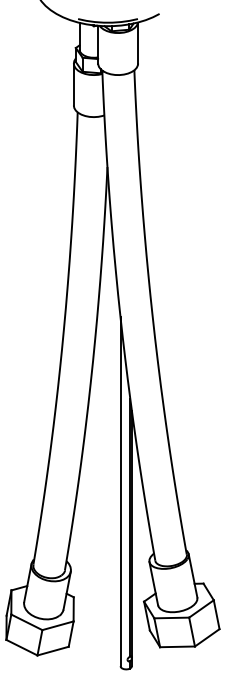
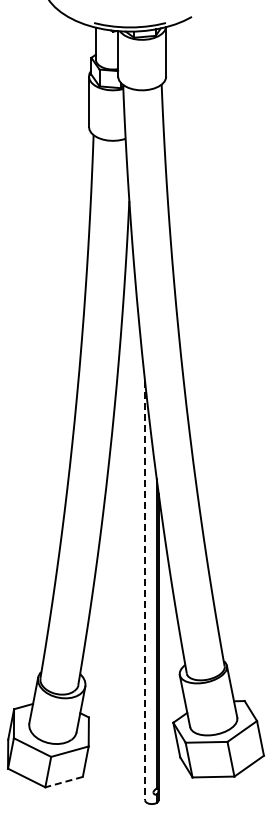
line: (120, 491) -> (145, 590), solid -> dashed
line: (52, 651) -> (63, 782), solid -> dashed

